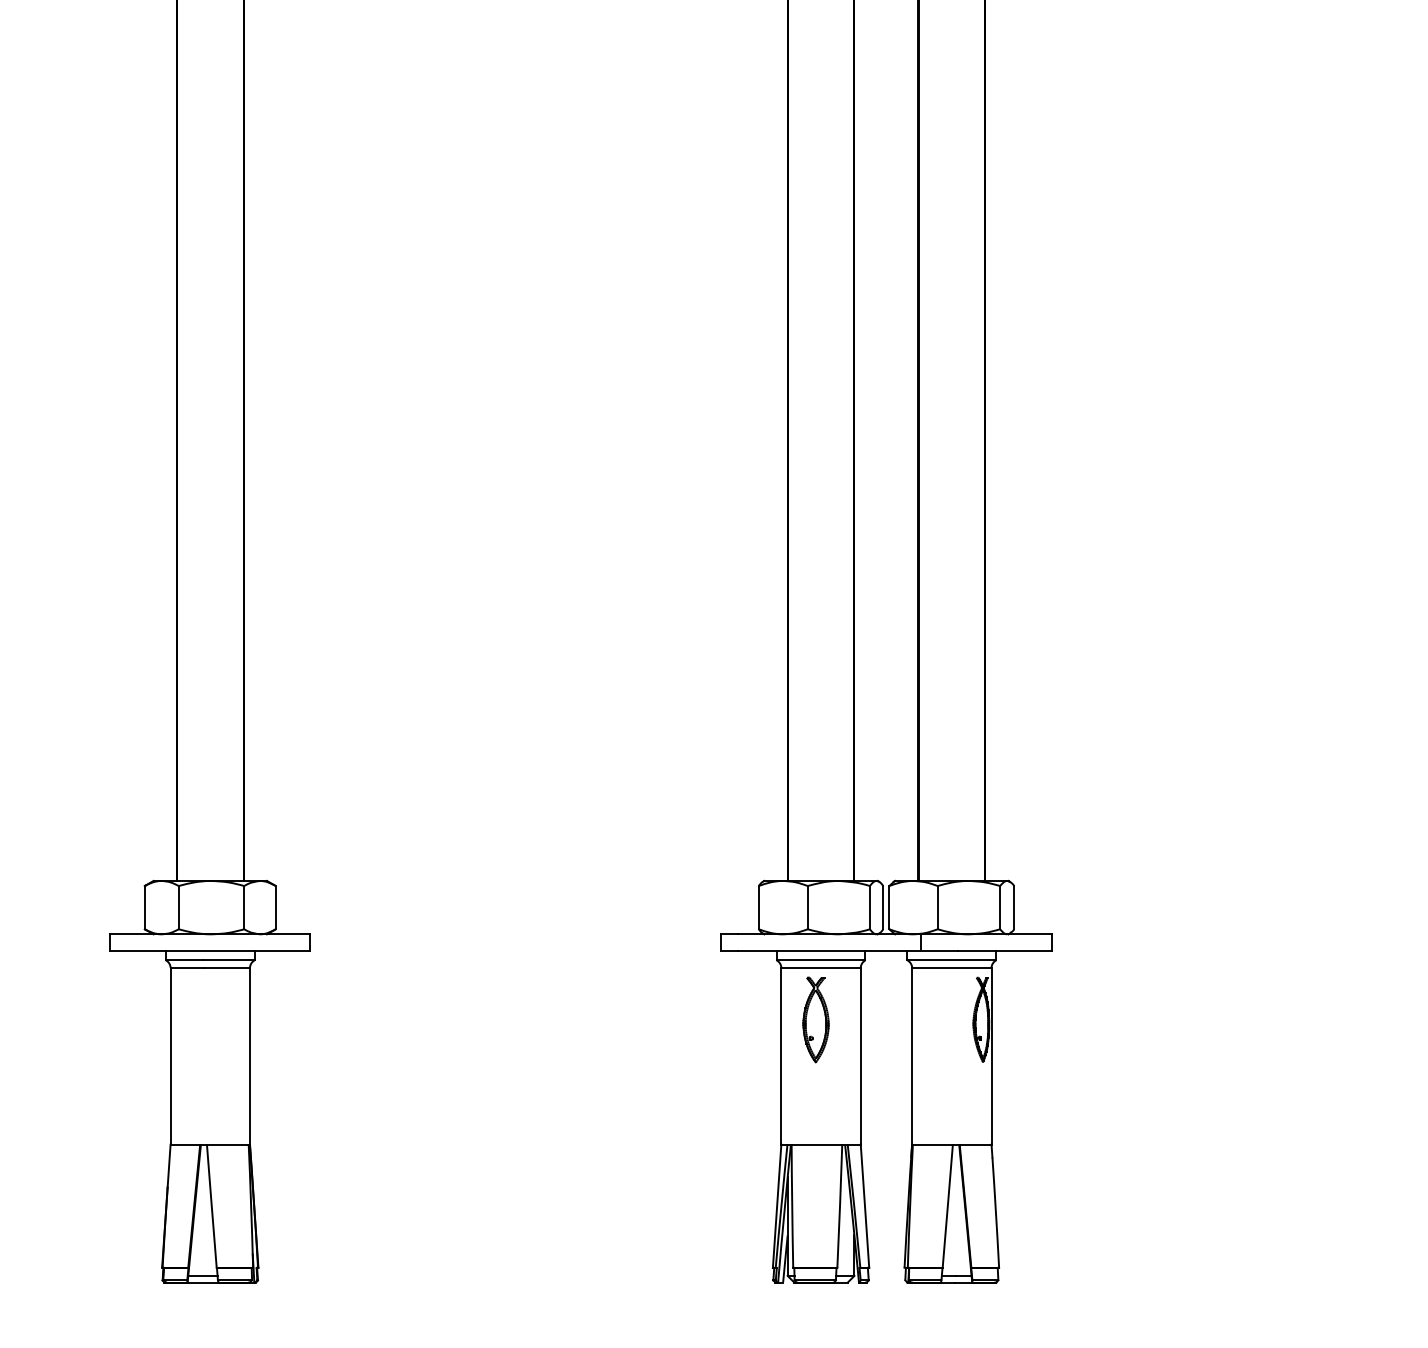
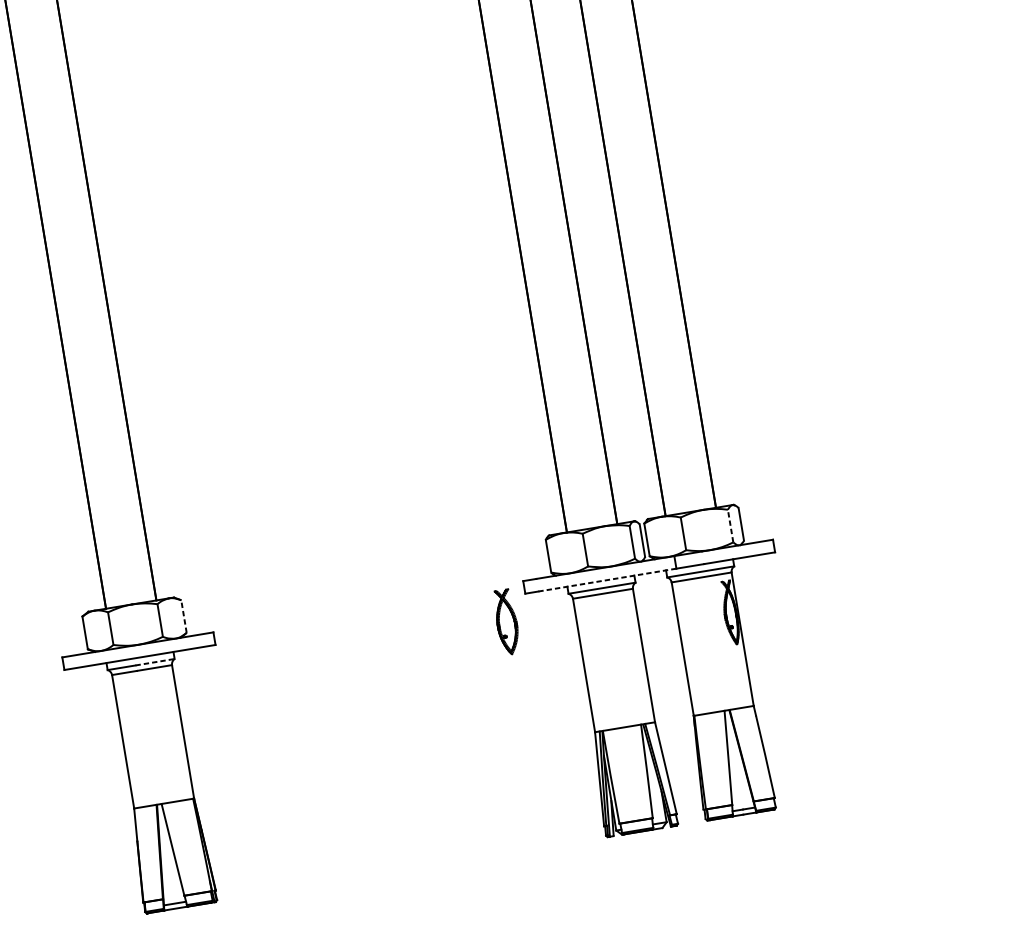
line: (275, 907) -> (183, 616), solid -> dashed
line: (1000, 907) -> (730, 525), solid -> dashed
line: (829, 951) -> (607, 580), solid -> dashed
line: (228, 960) -> (154, 662), solid -> dashed
part: (815, 1019) -> (506, 621), moved

